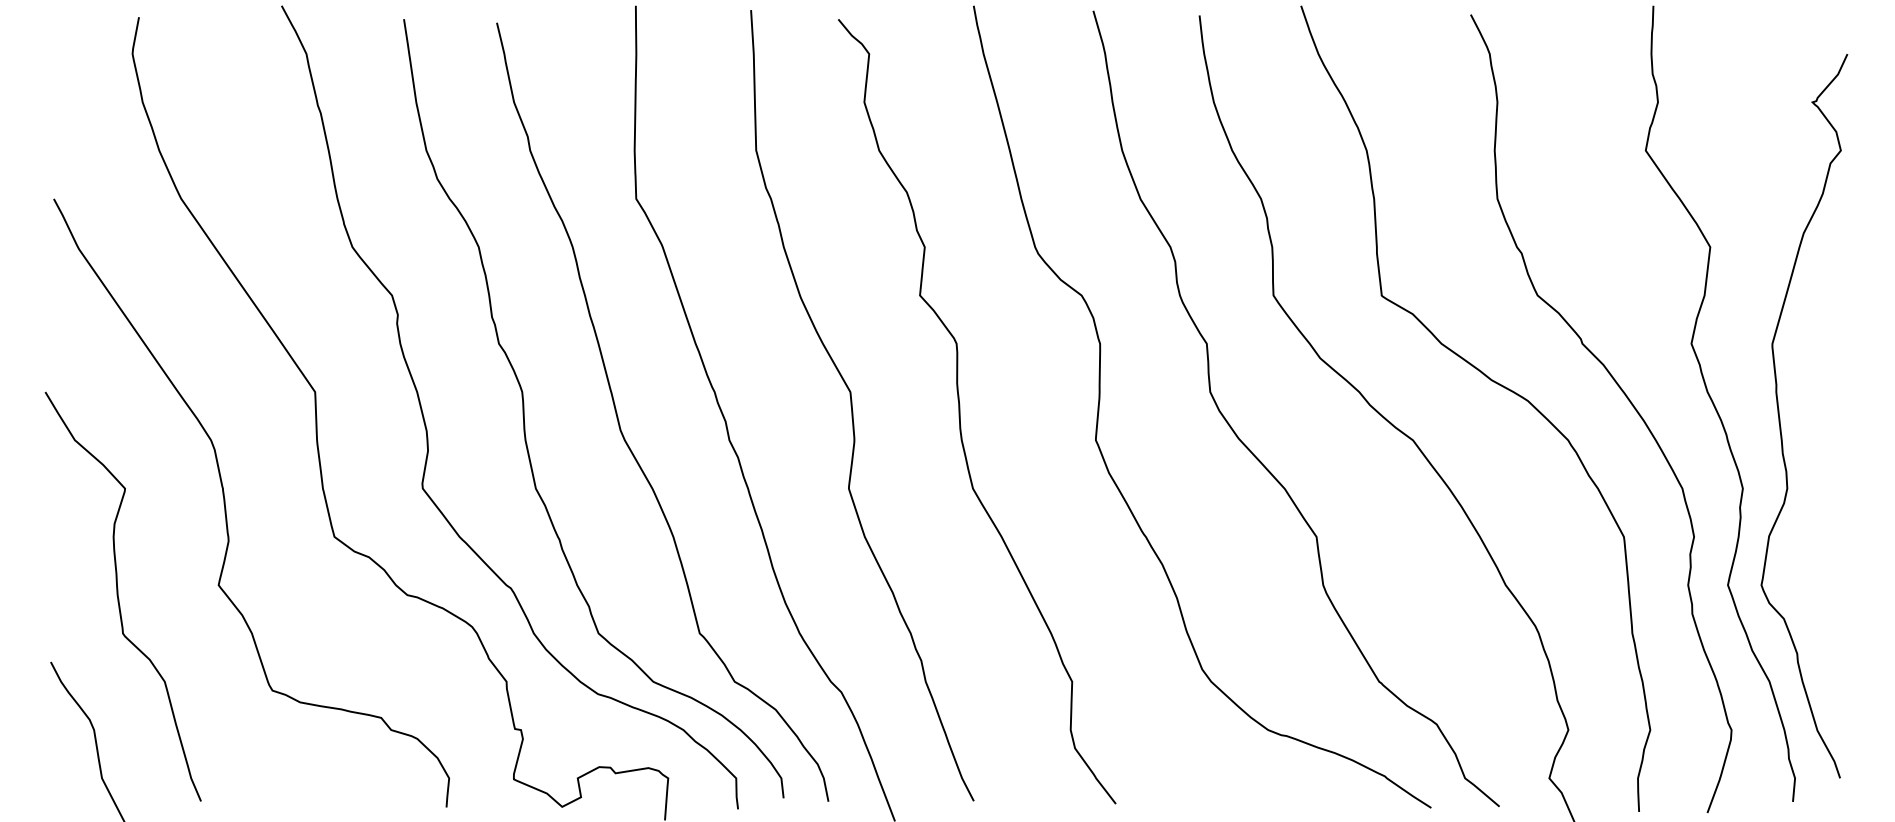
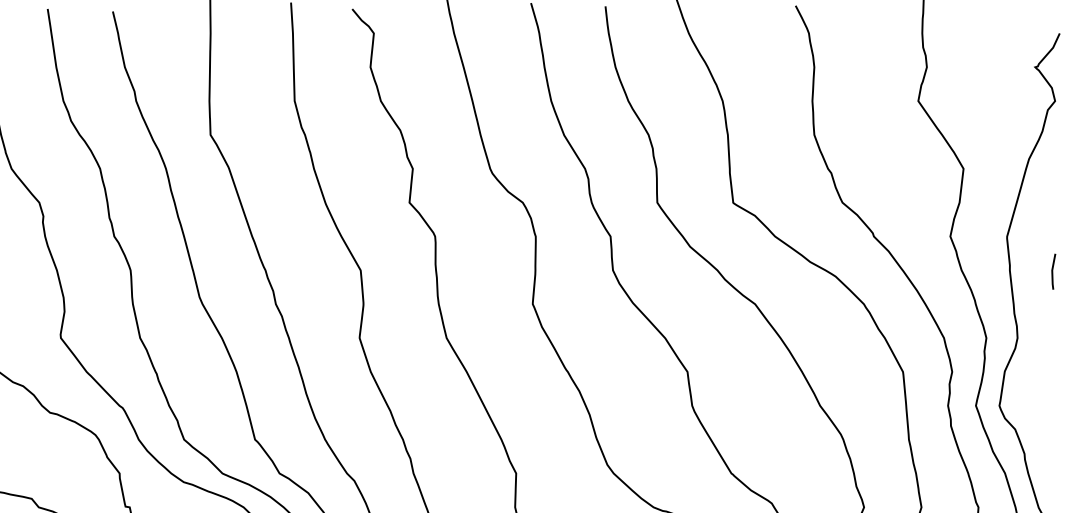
line: (1837, 393) -> (1052, 271), added

